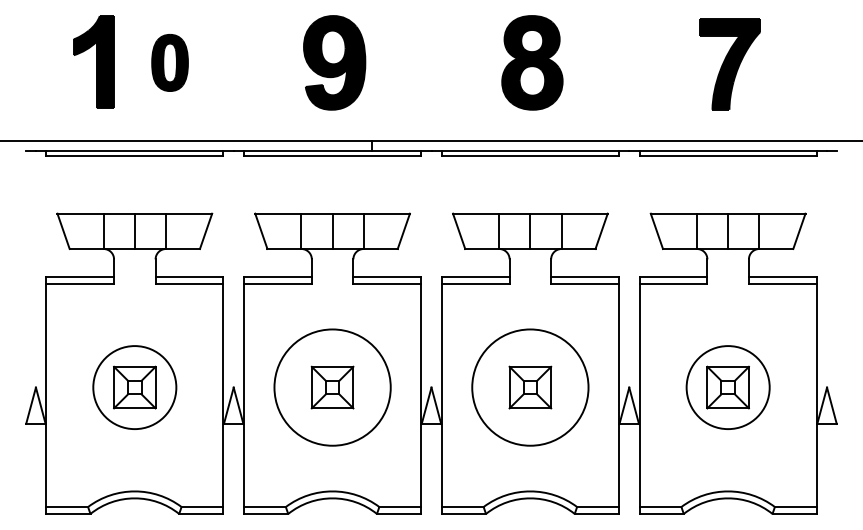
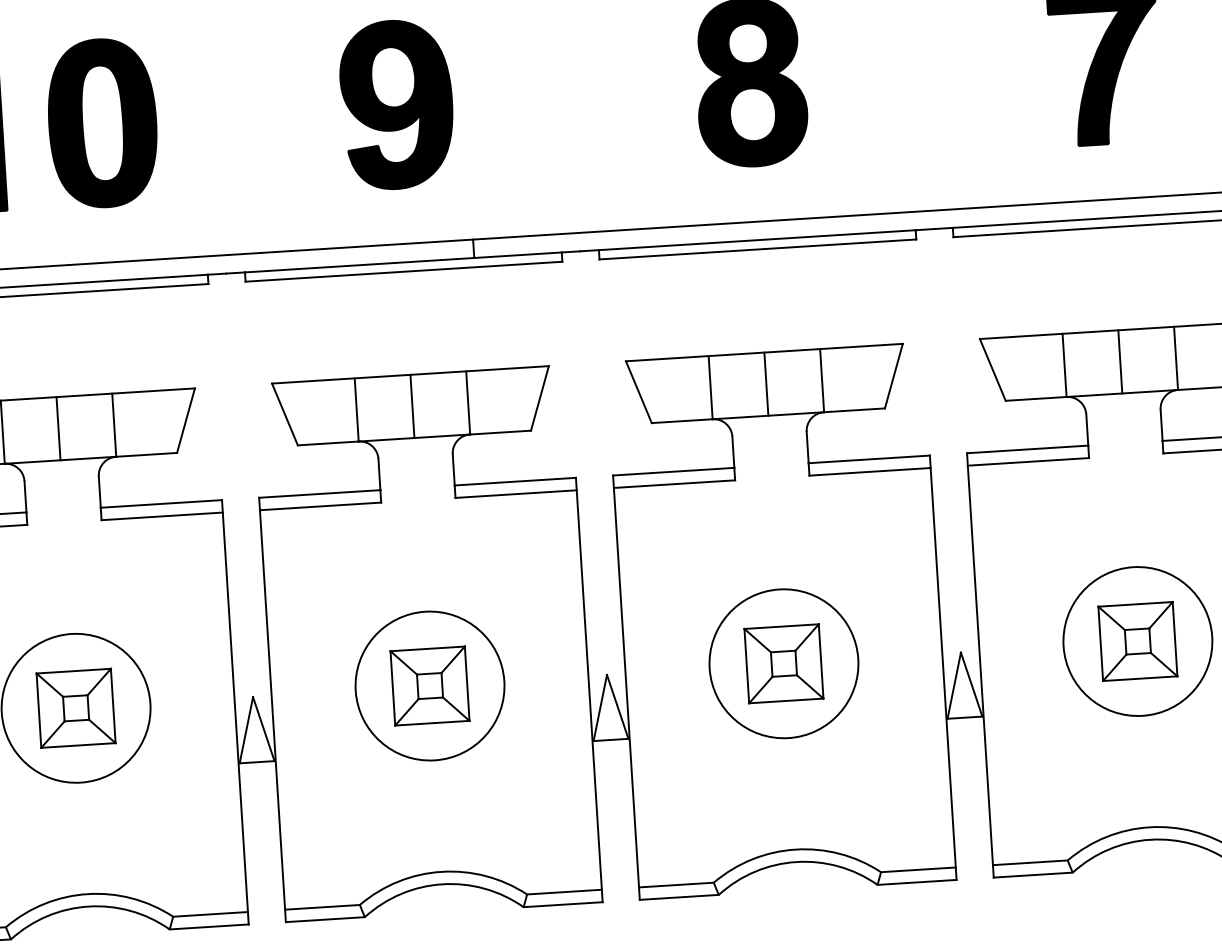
part: (169, 62) -> (101, 122), size x1.67
circle: (332, 387) -> (429, 685), size x0.71
circle: (529, 387) -> (782, 663), size x0.71

